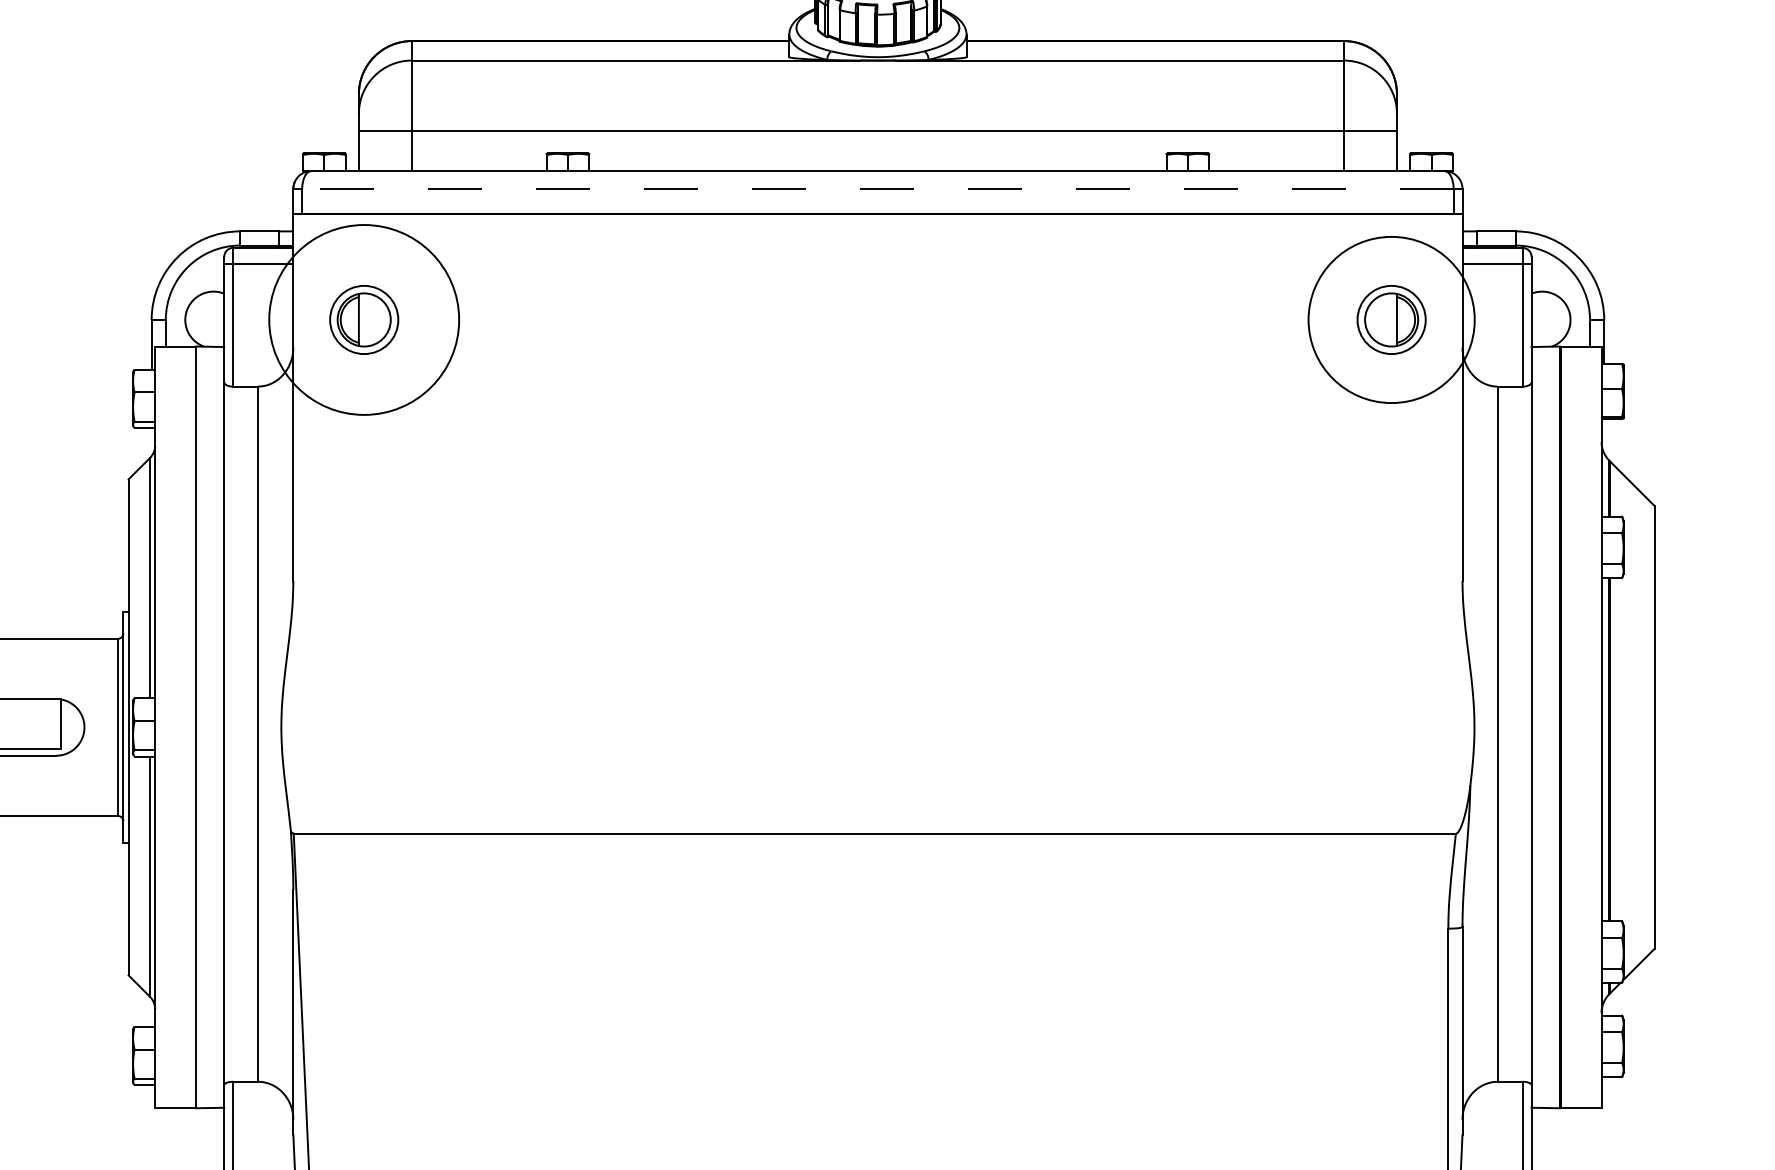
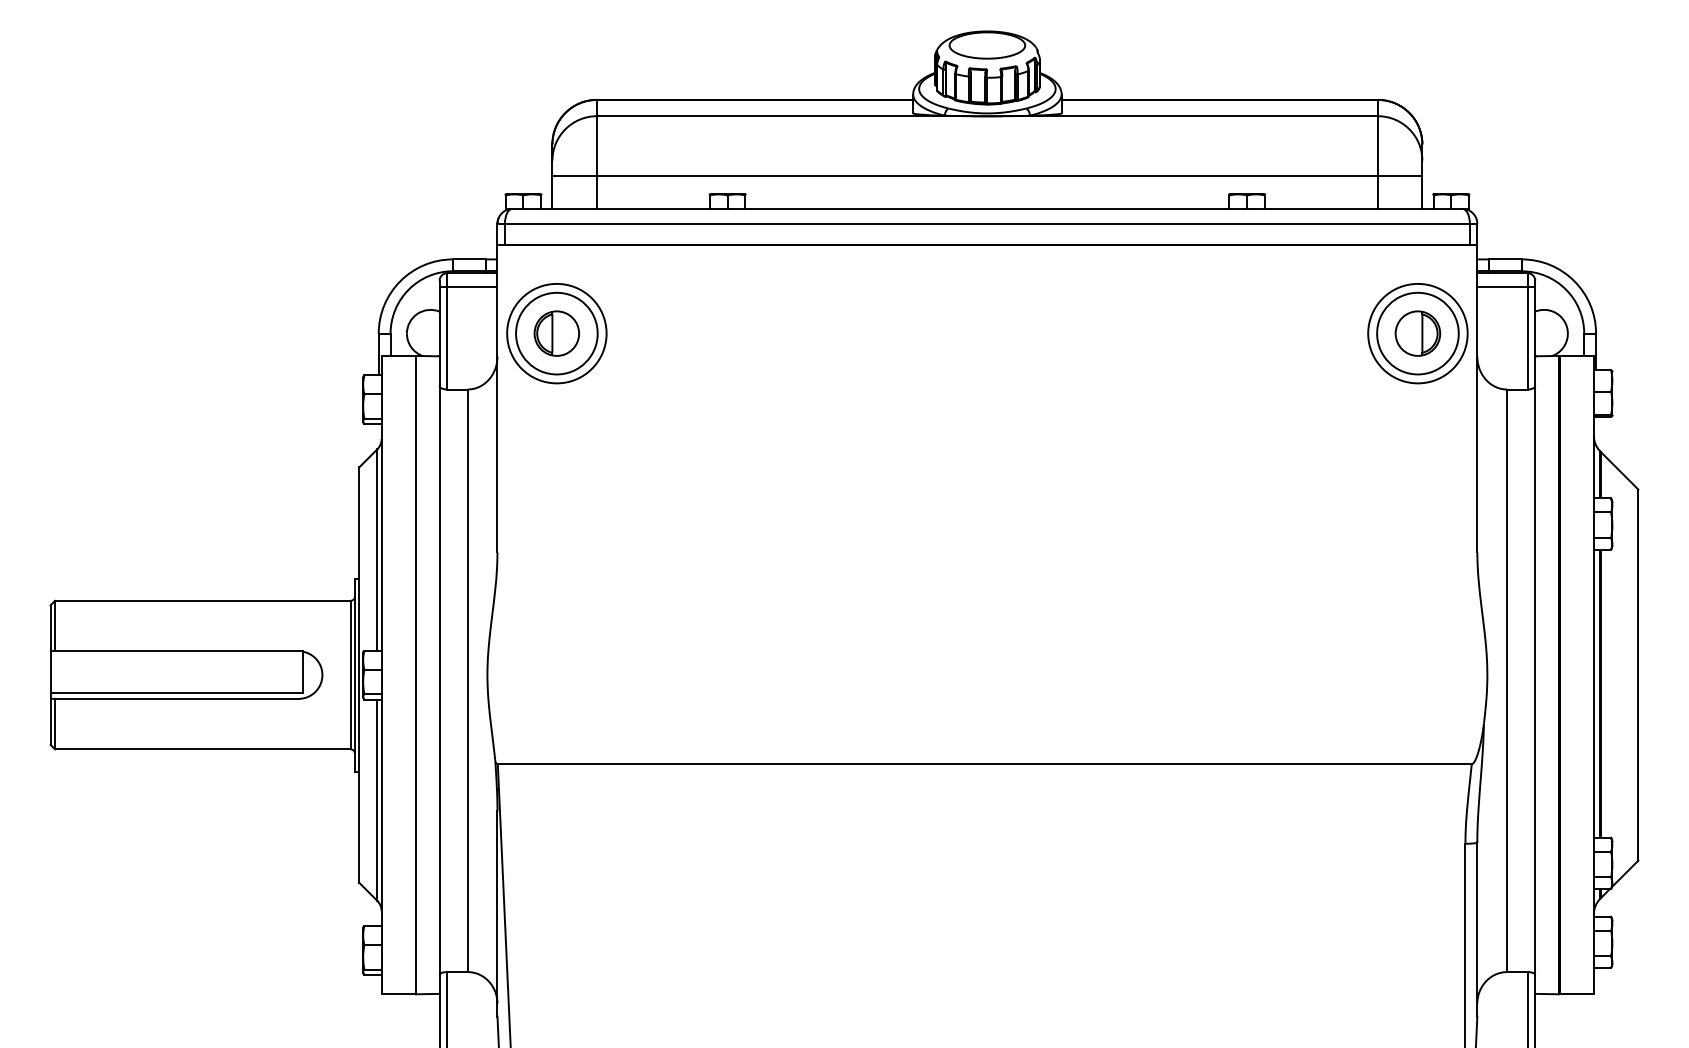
line: (876, 188) -> (986, 223), dashed -> solid
circle: (363, 319) -> (556, 333), size x0.62
circle: (363, 319) -> (556, 333), size x1.43
circle: (1391, 319) -> (1417, 333), size x0.71
circle: (1391, 319) -> (1417, 333), size x1.43

